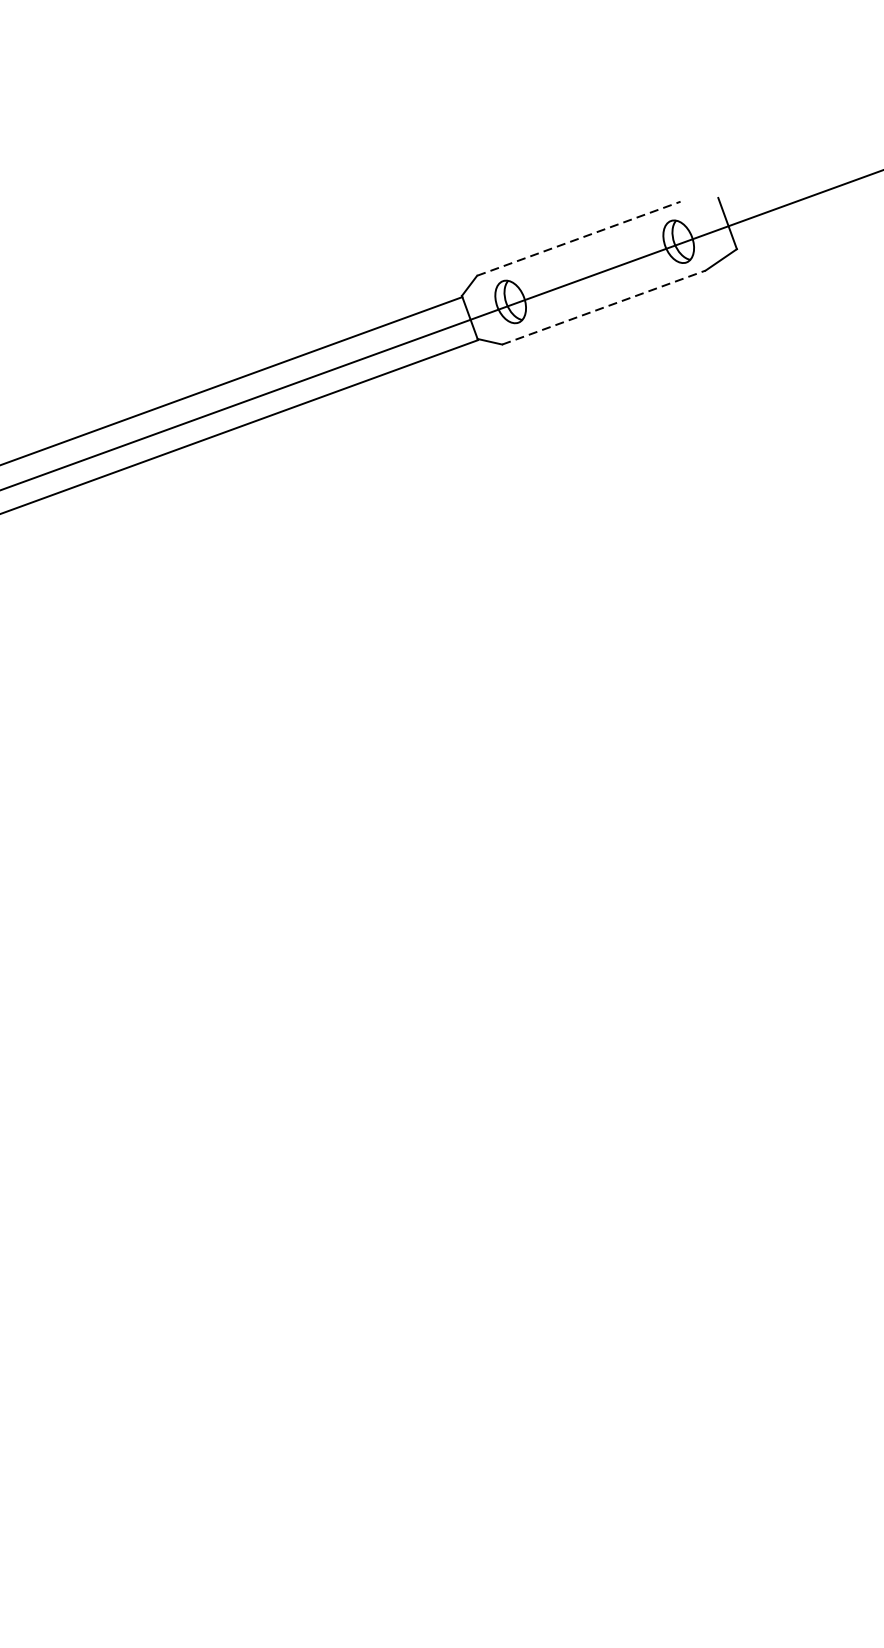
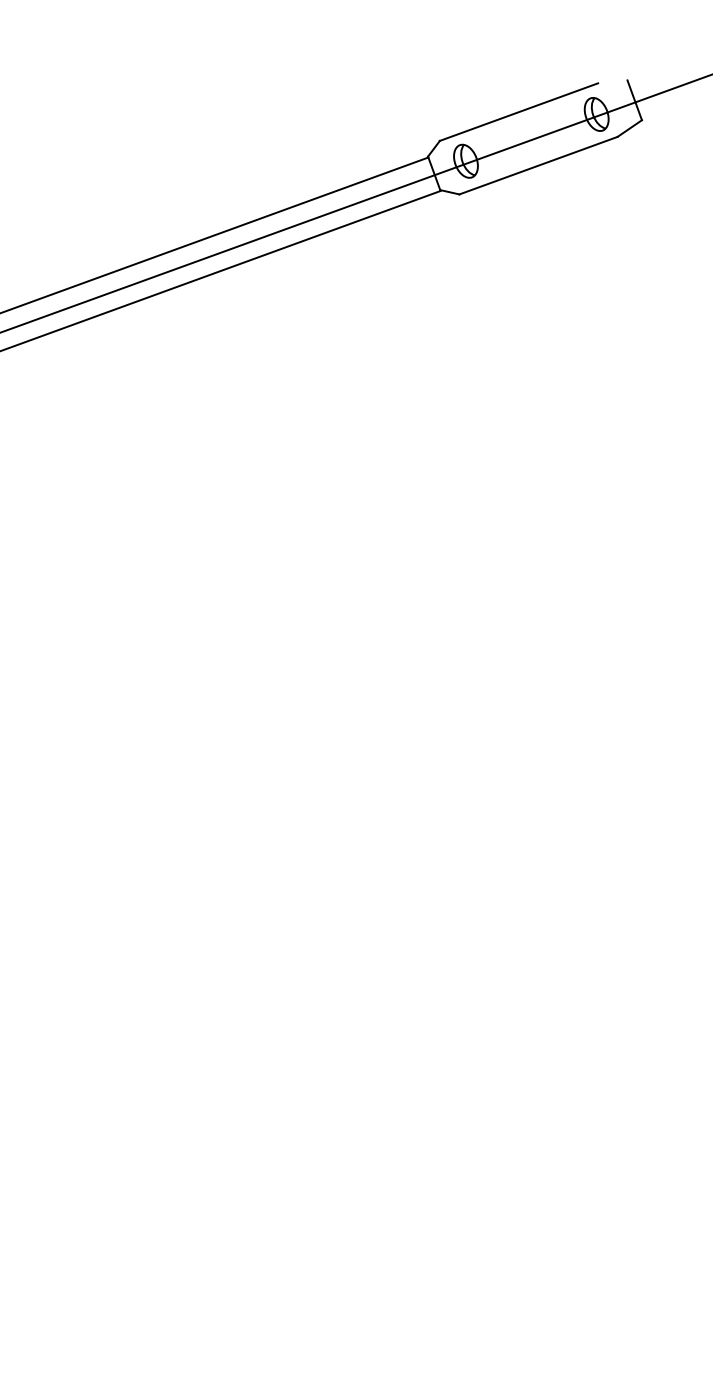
line: (579, 237) -> (519, 111), dashed -> solid
line: (603, 307) -> (538, 165), dashed -> solid

